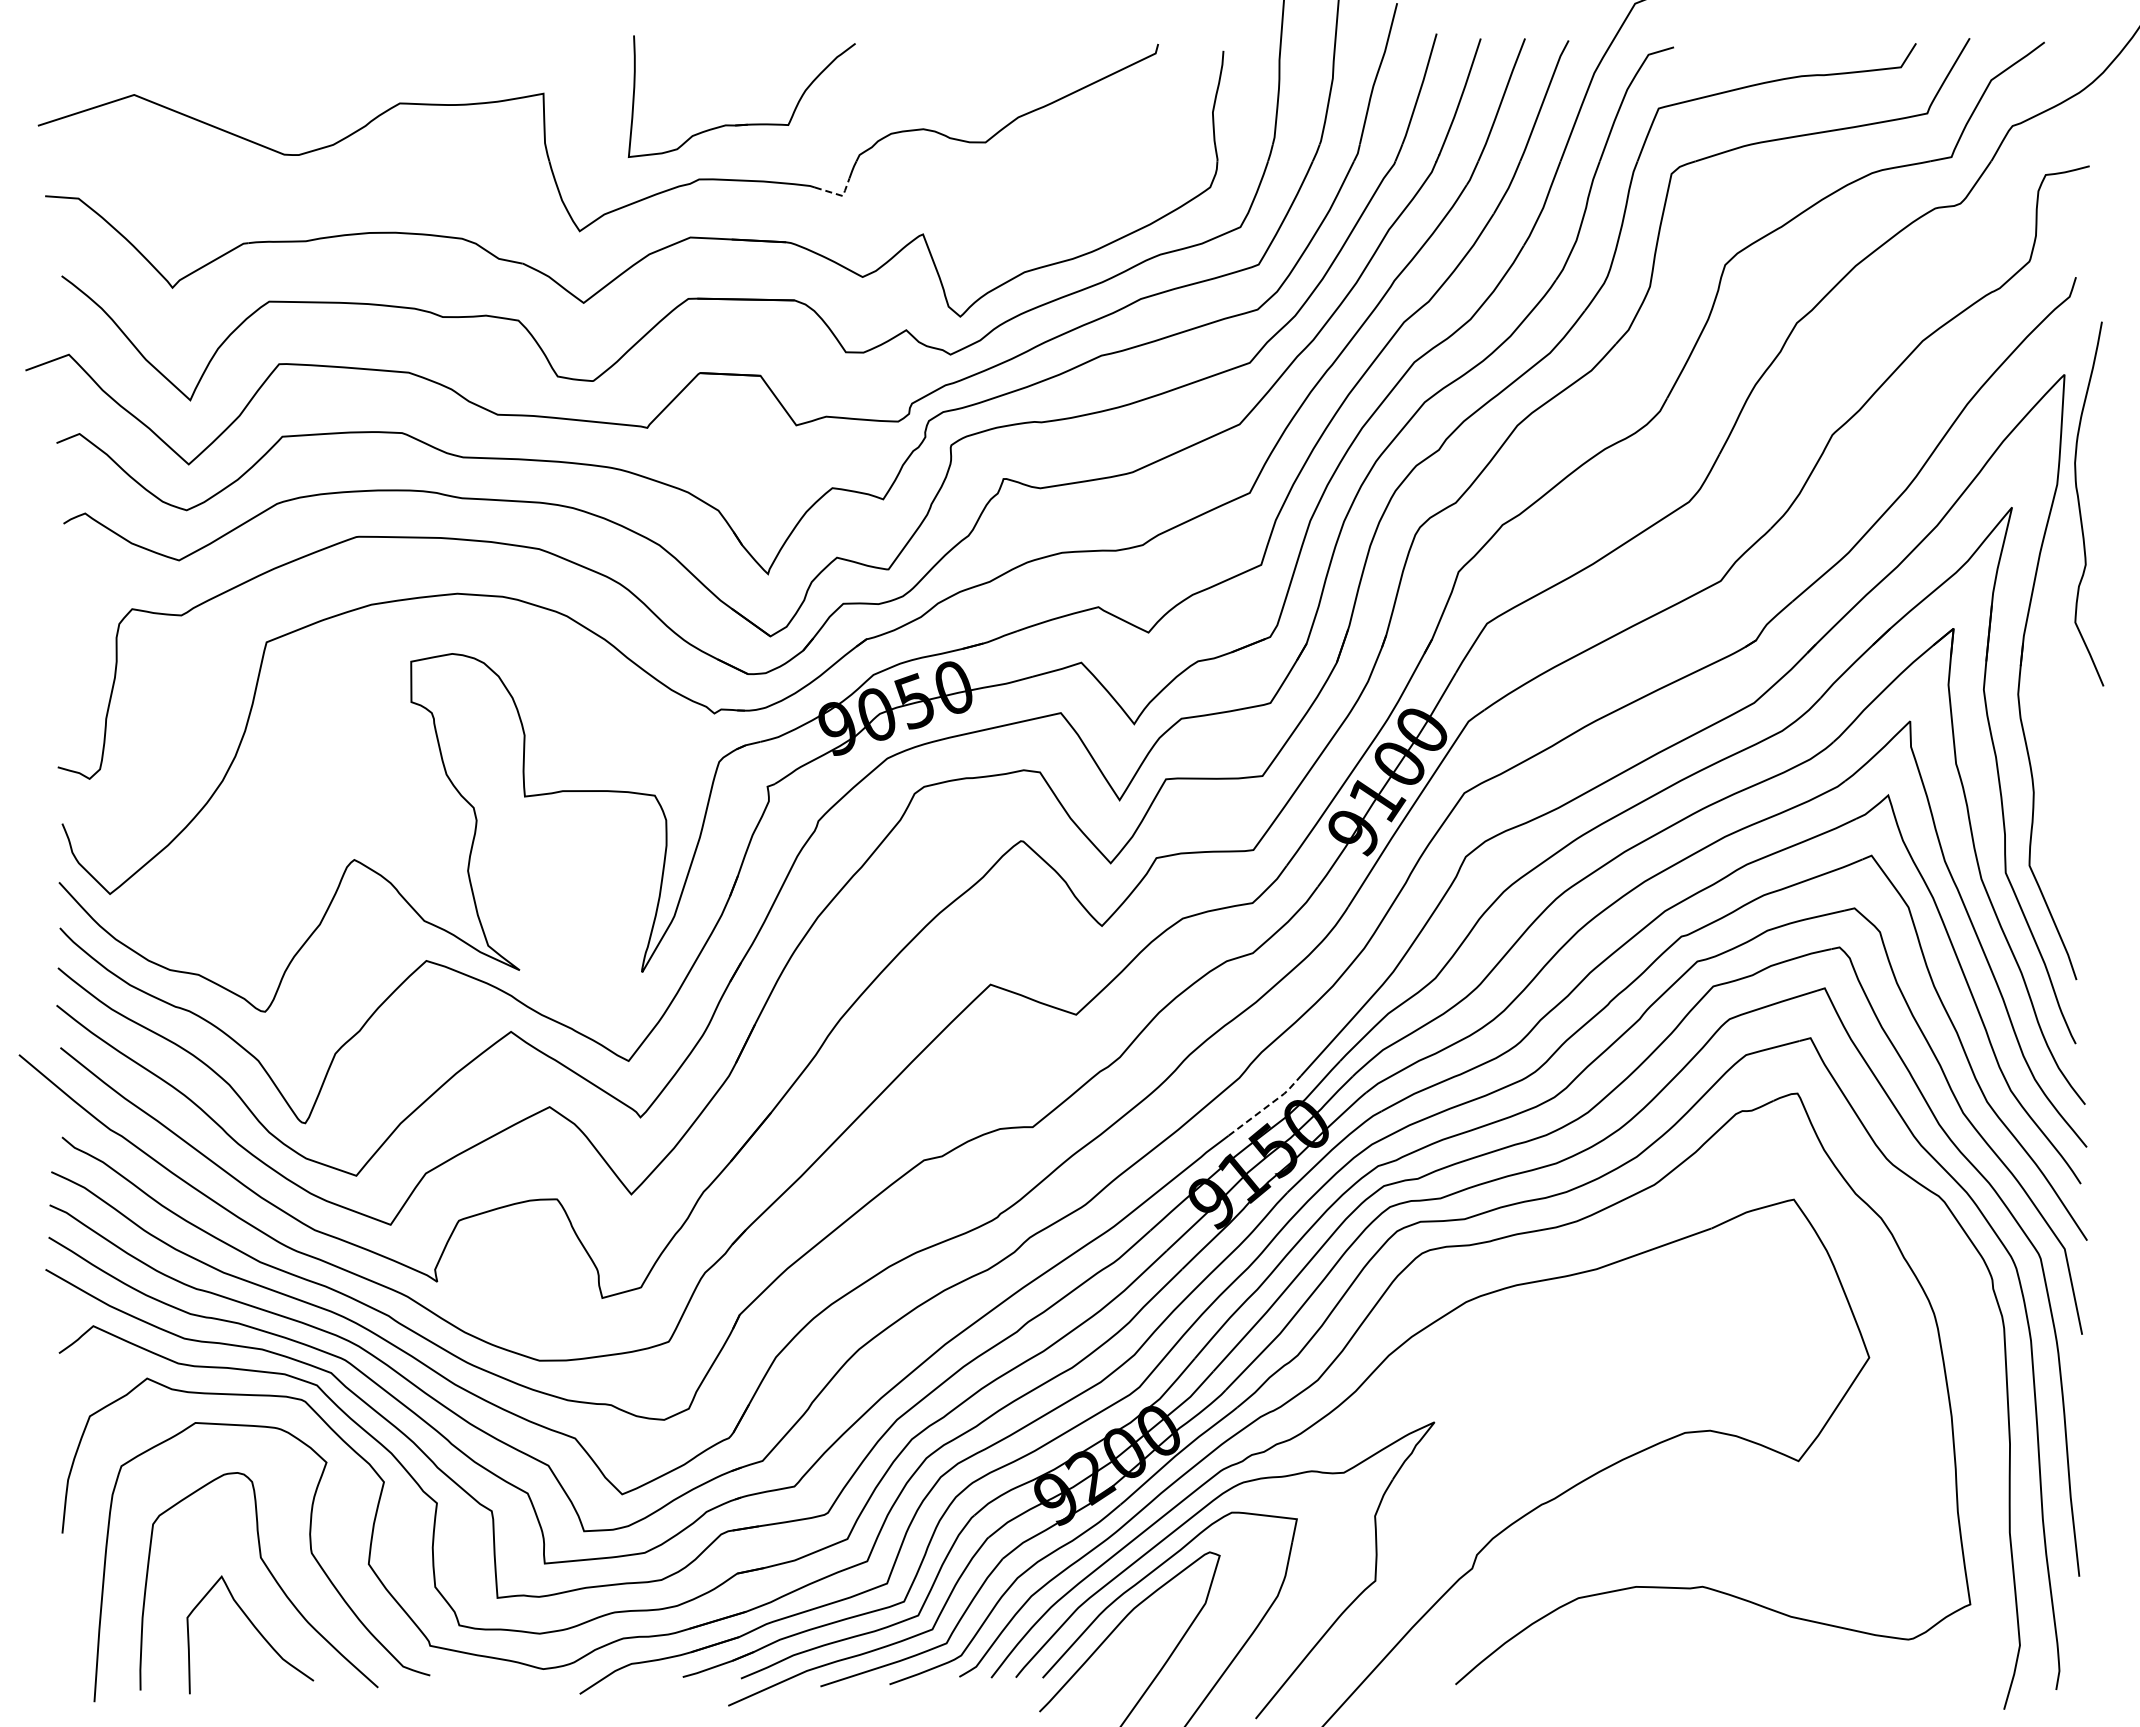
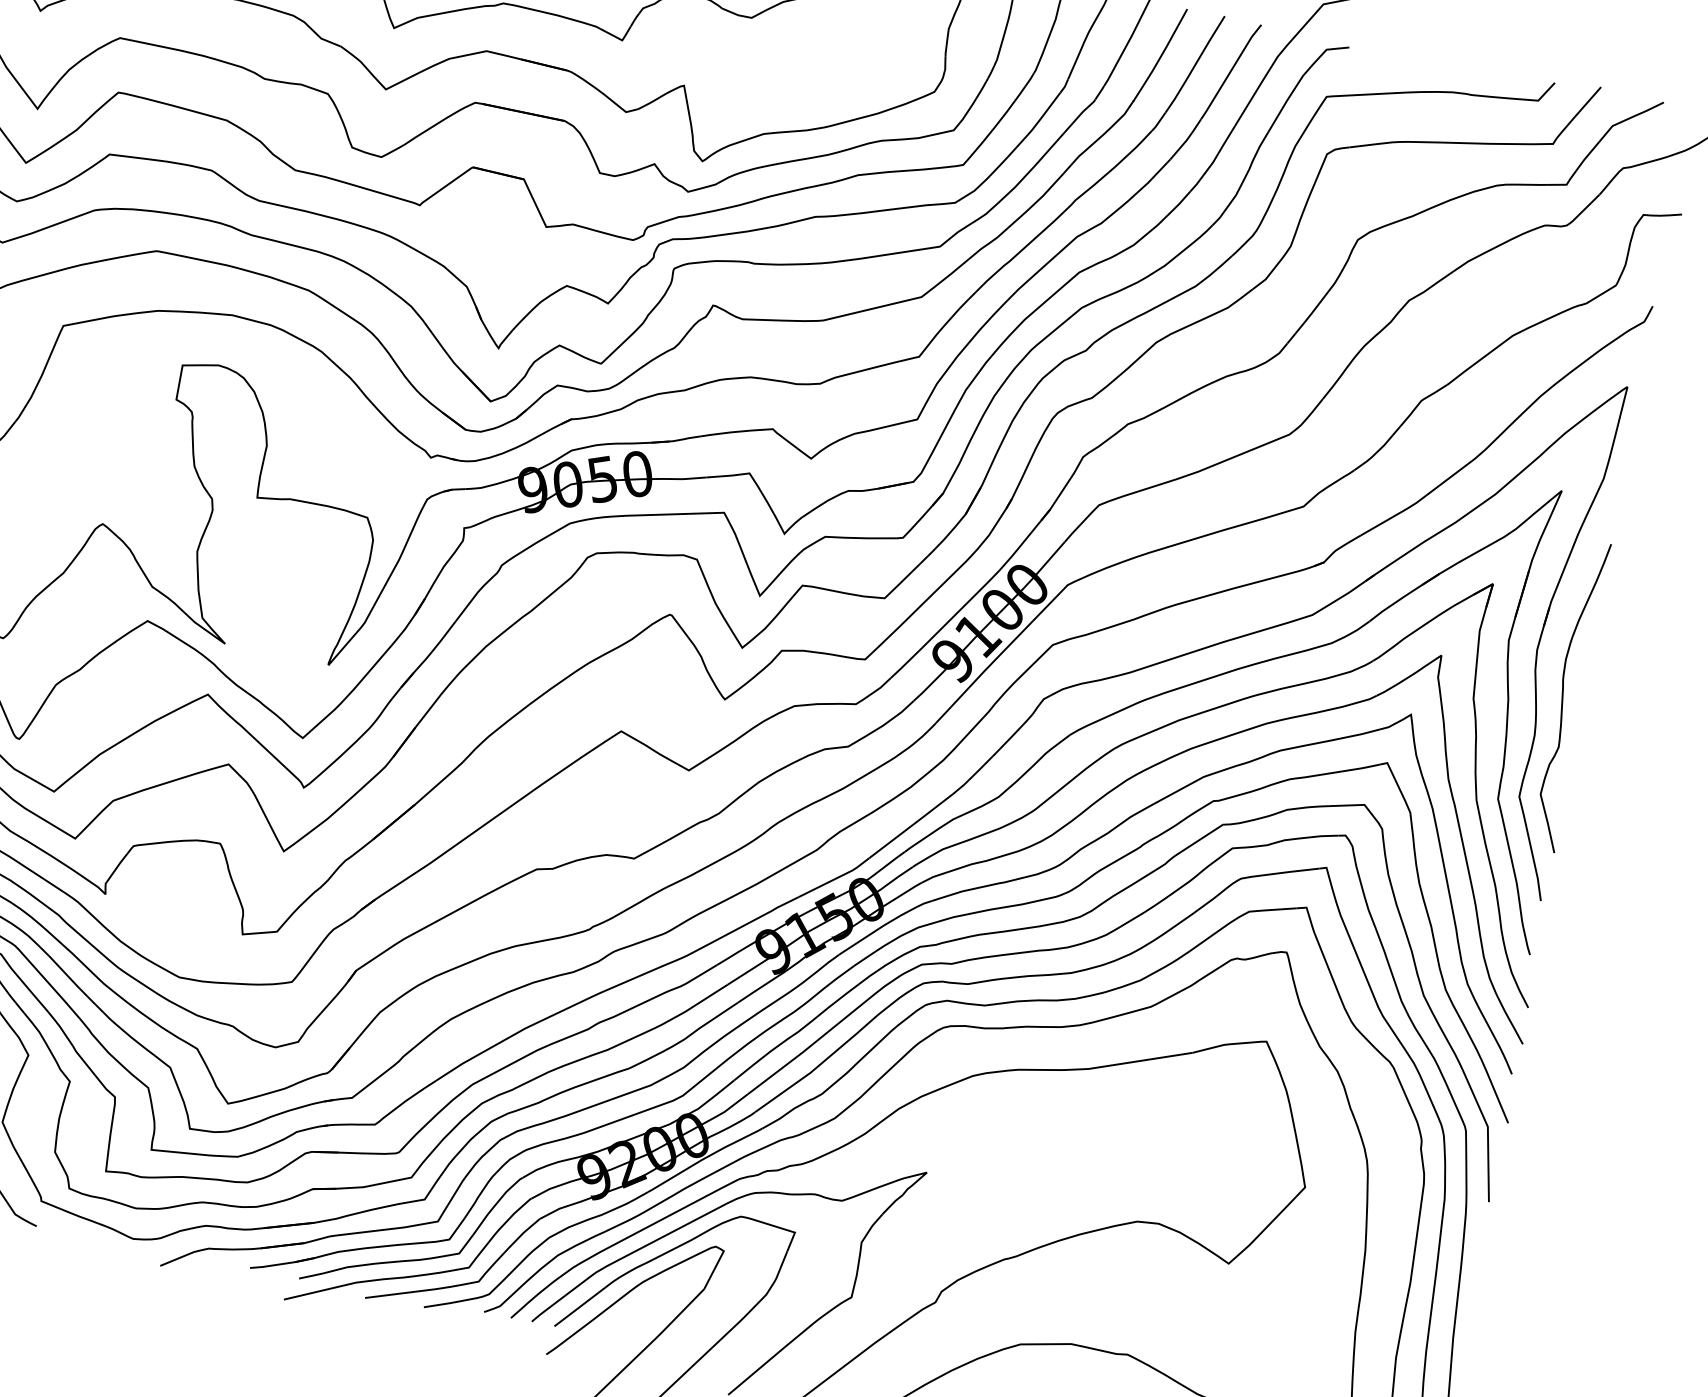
line: (839, 194) -> (619, 38), dashed -> solid
curve: (2080, 505) -> (1563, 696), moved
line: (1267, 1106) -> (836, 878), dashed -> solid

